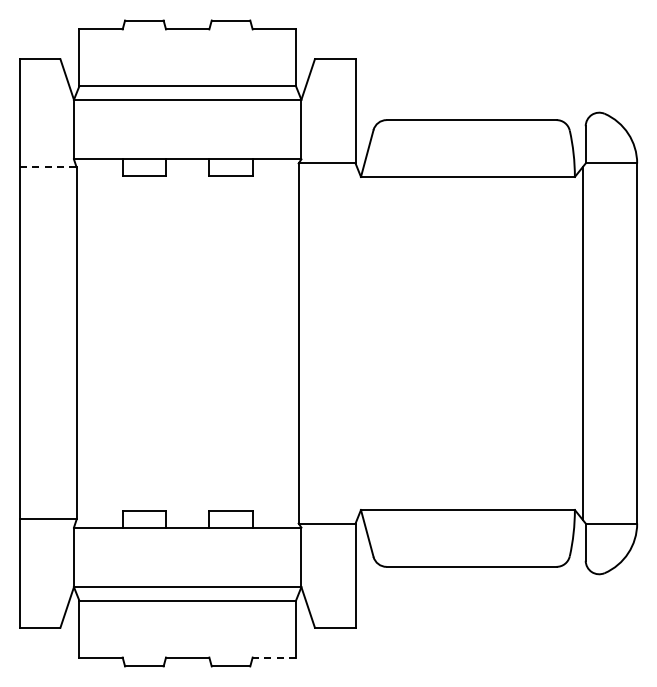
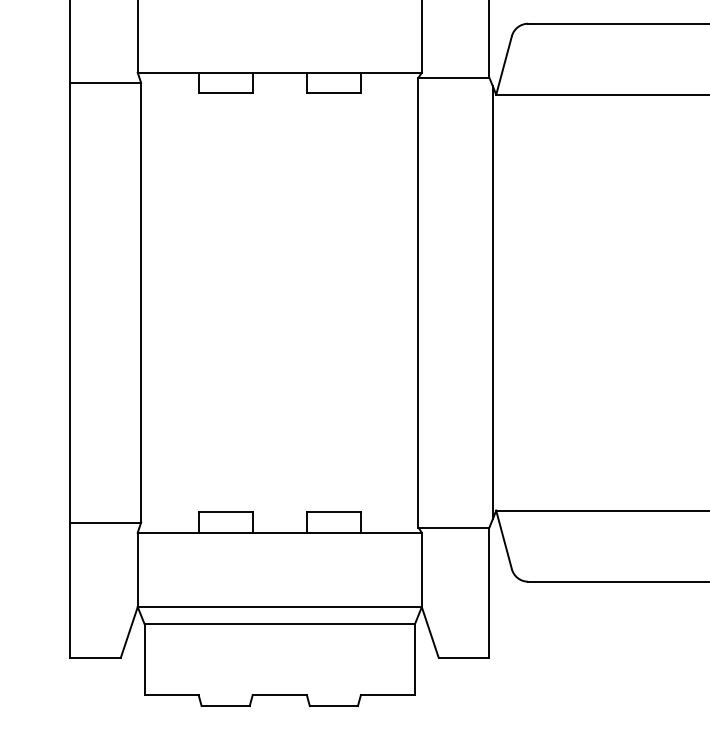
line: (48, 167) -> (105, 82), dashed -> solid
line: (358, 343) -> (493, 302), added
line: (274, 657) -> (388, 694), dashed -> solid

